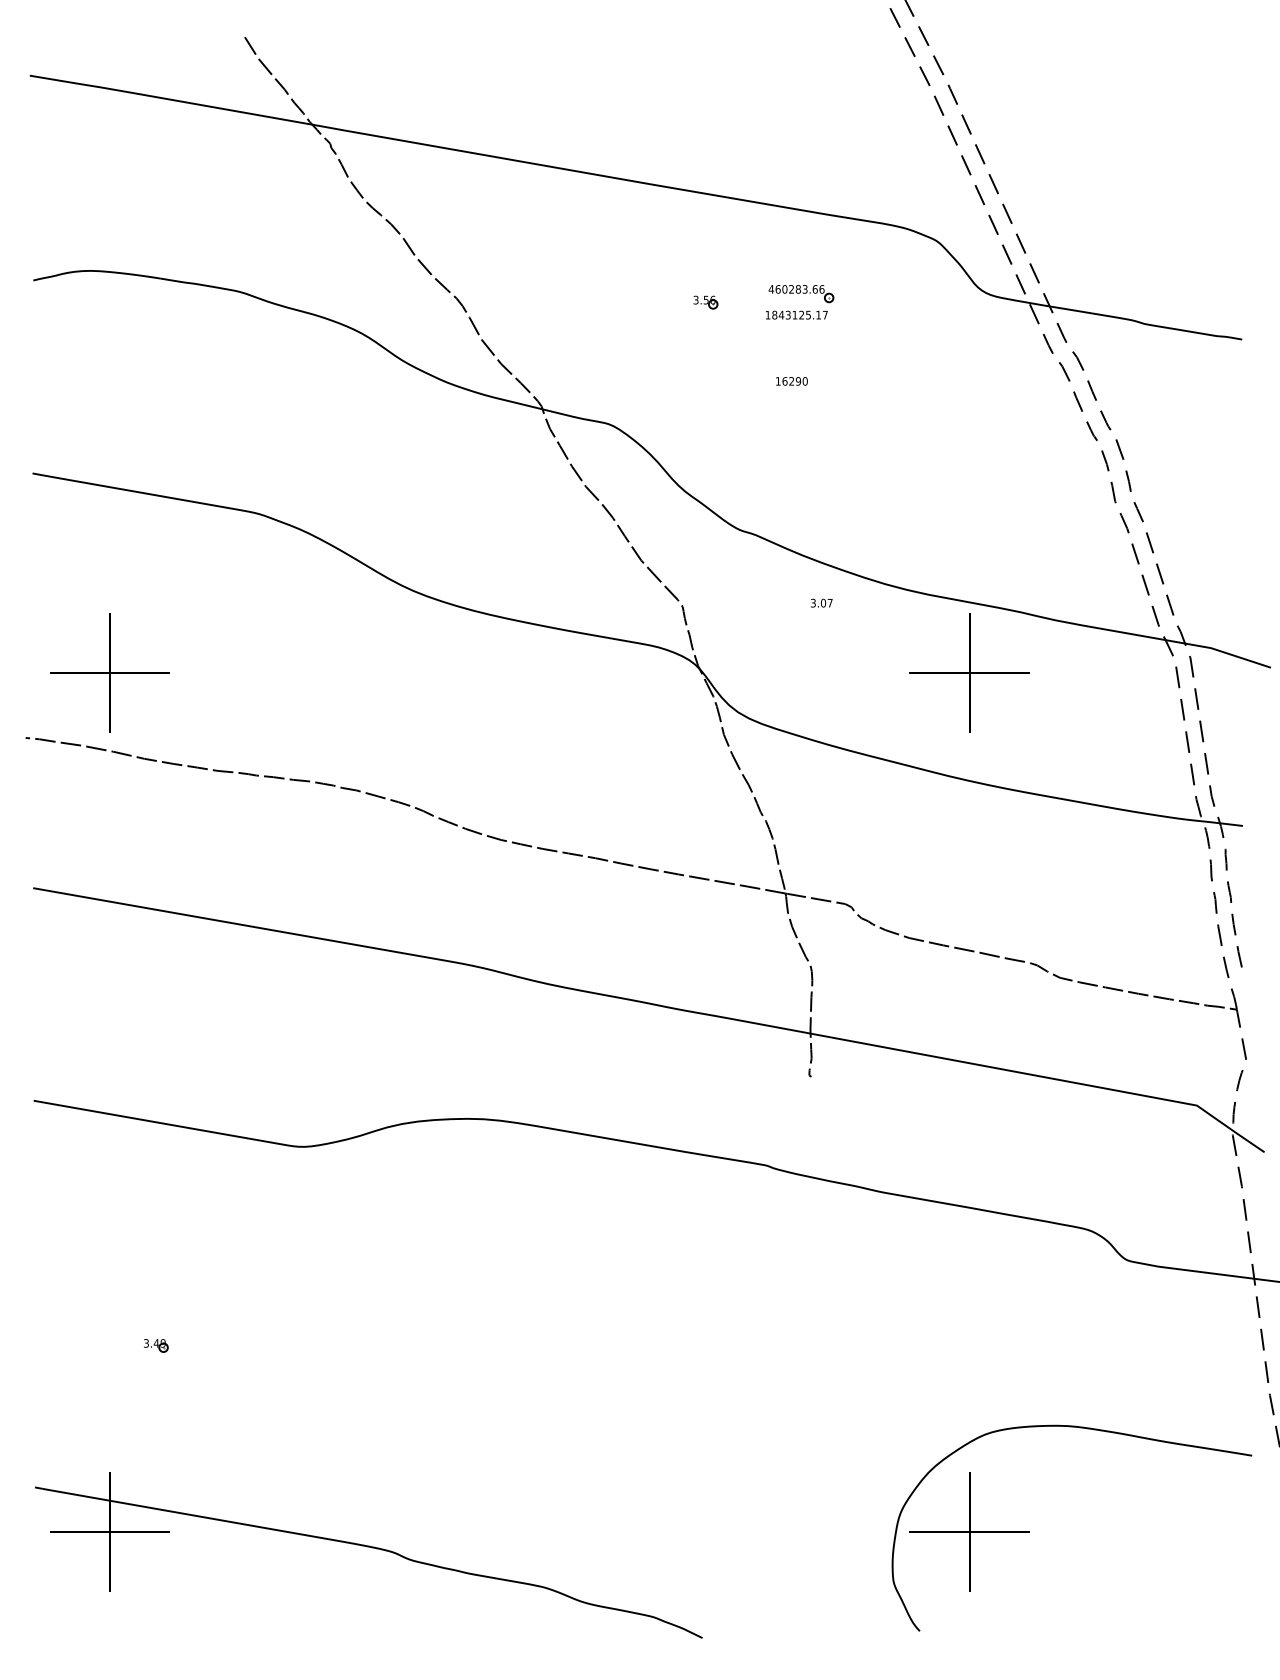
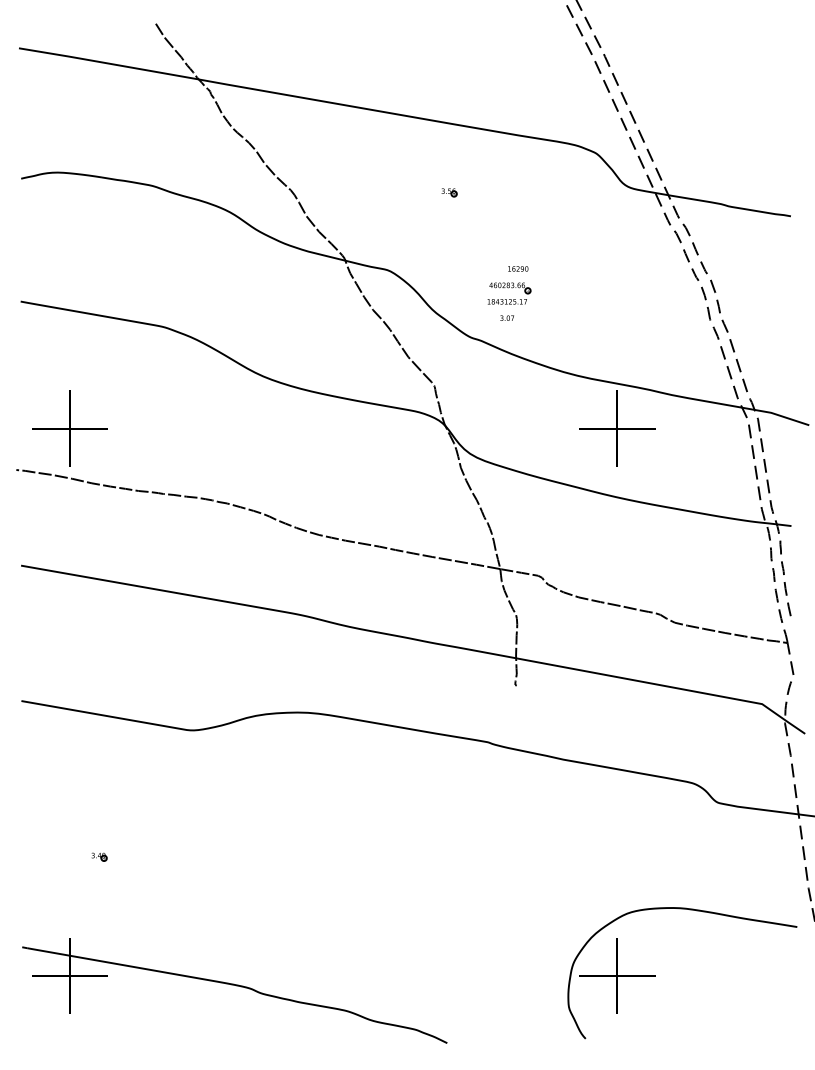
part: (800, 302) -> (509, 293), moved
text: (792, 380) -> (518, 268), moved
text: (820, 602) -> (506, 317), moved

